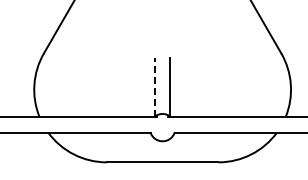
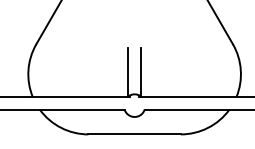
line: (154, 87) -> (127, 72), dashed -> solid

